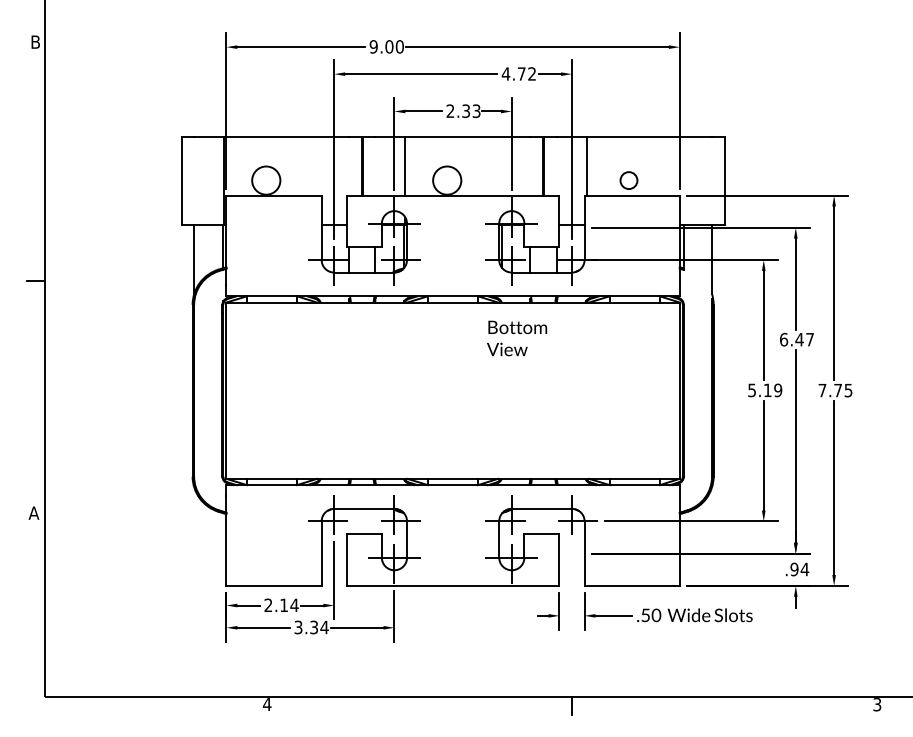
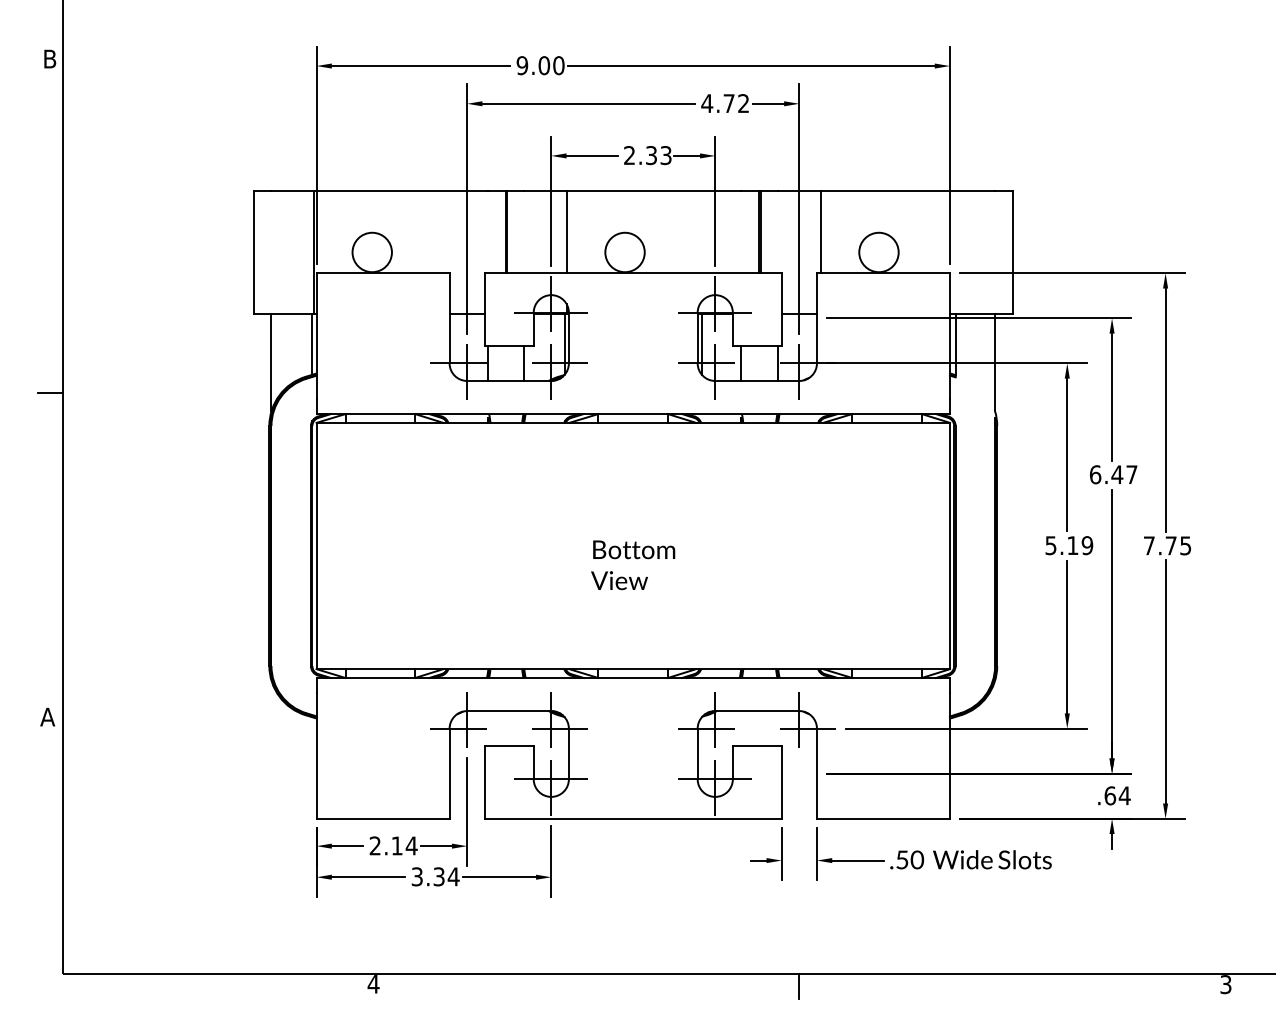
circle: (628, 180) -> (878, 252), size x1.67
text: (517, 338) -> (633, 565), moved
text: (794, 569) -> (1110, 795), .94 -> .64

